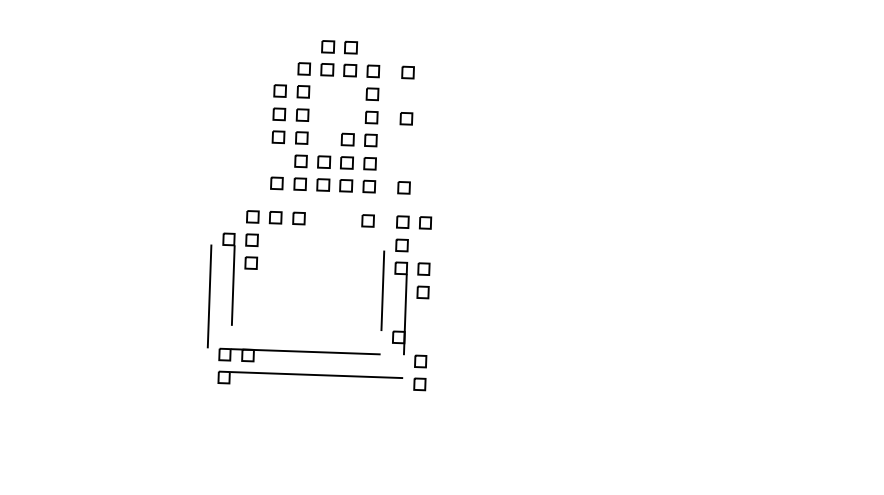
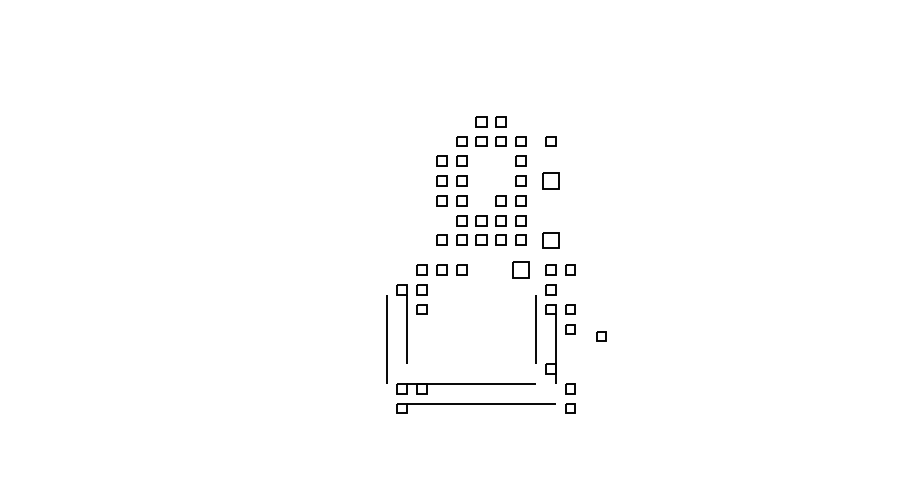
part: (406, 118) -> (550, 180), size x1.6
part: (403, 186) -> (550, 239), size x1.6
part: (367, 220) -> (520, 269), size x1.6
part: (459, 301) -> (601, 336), added

